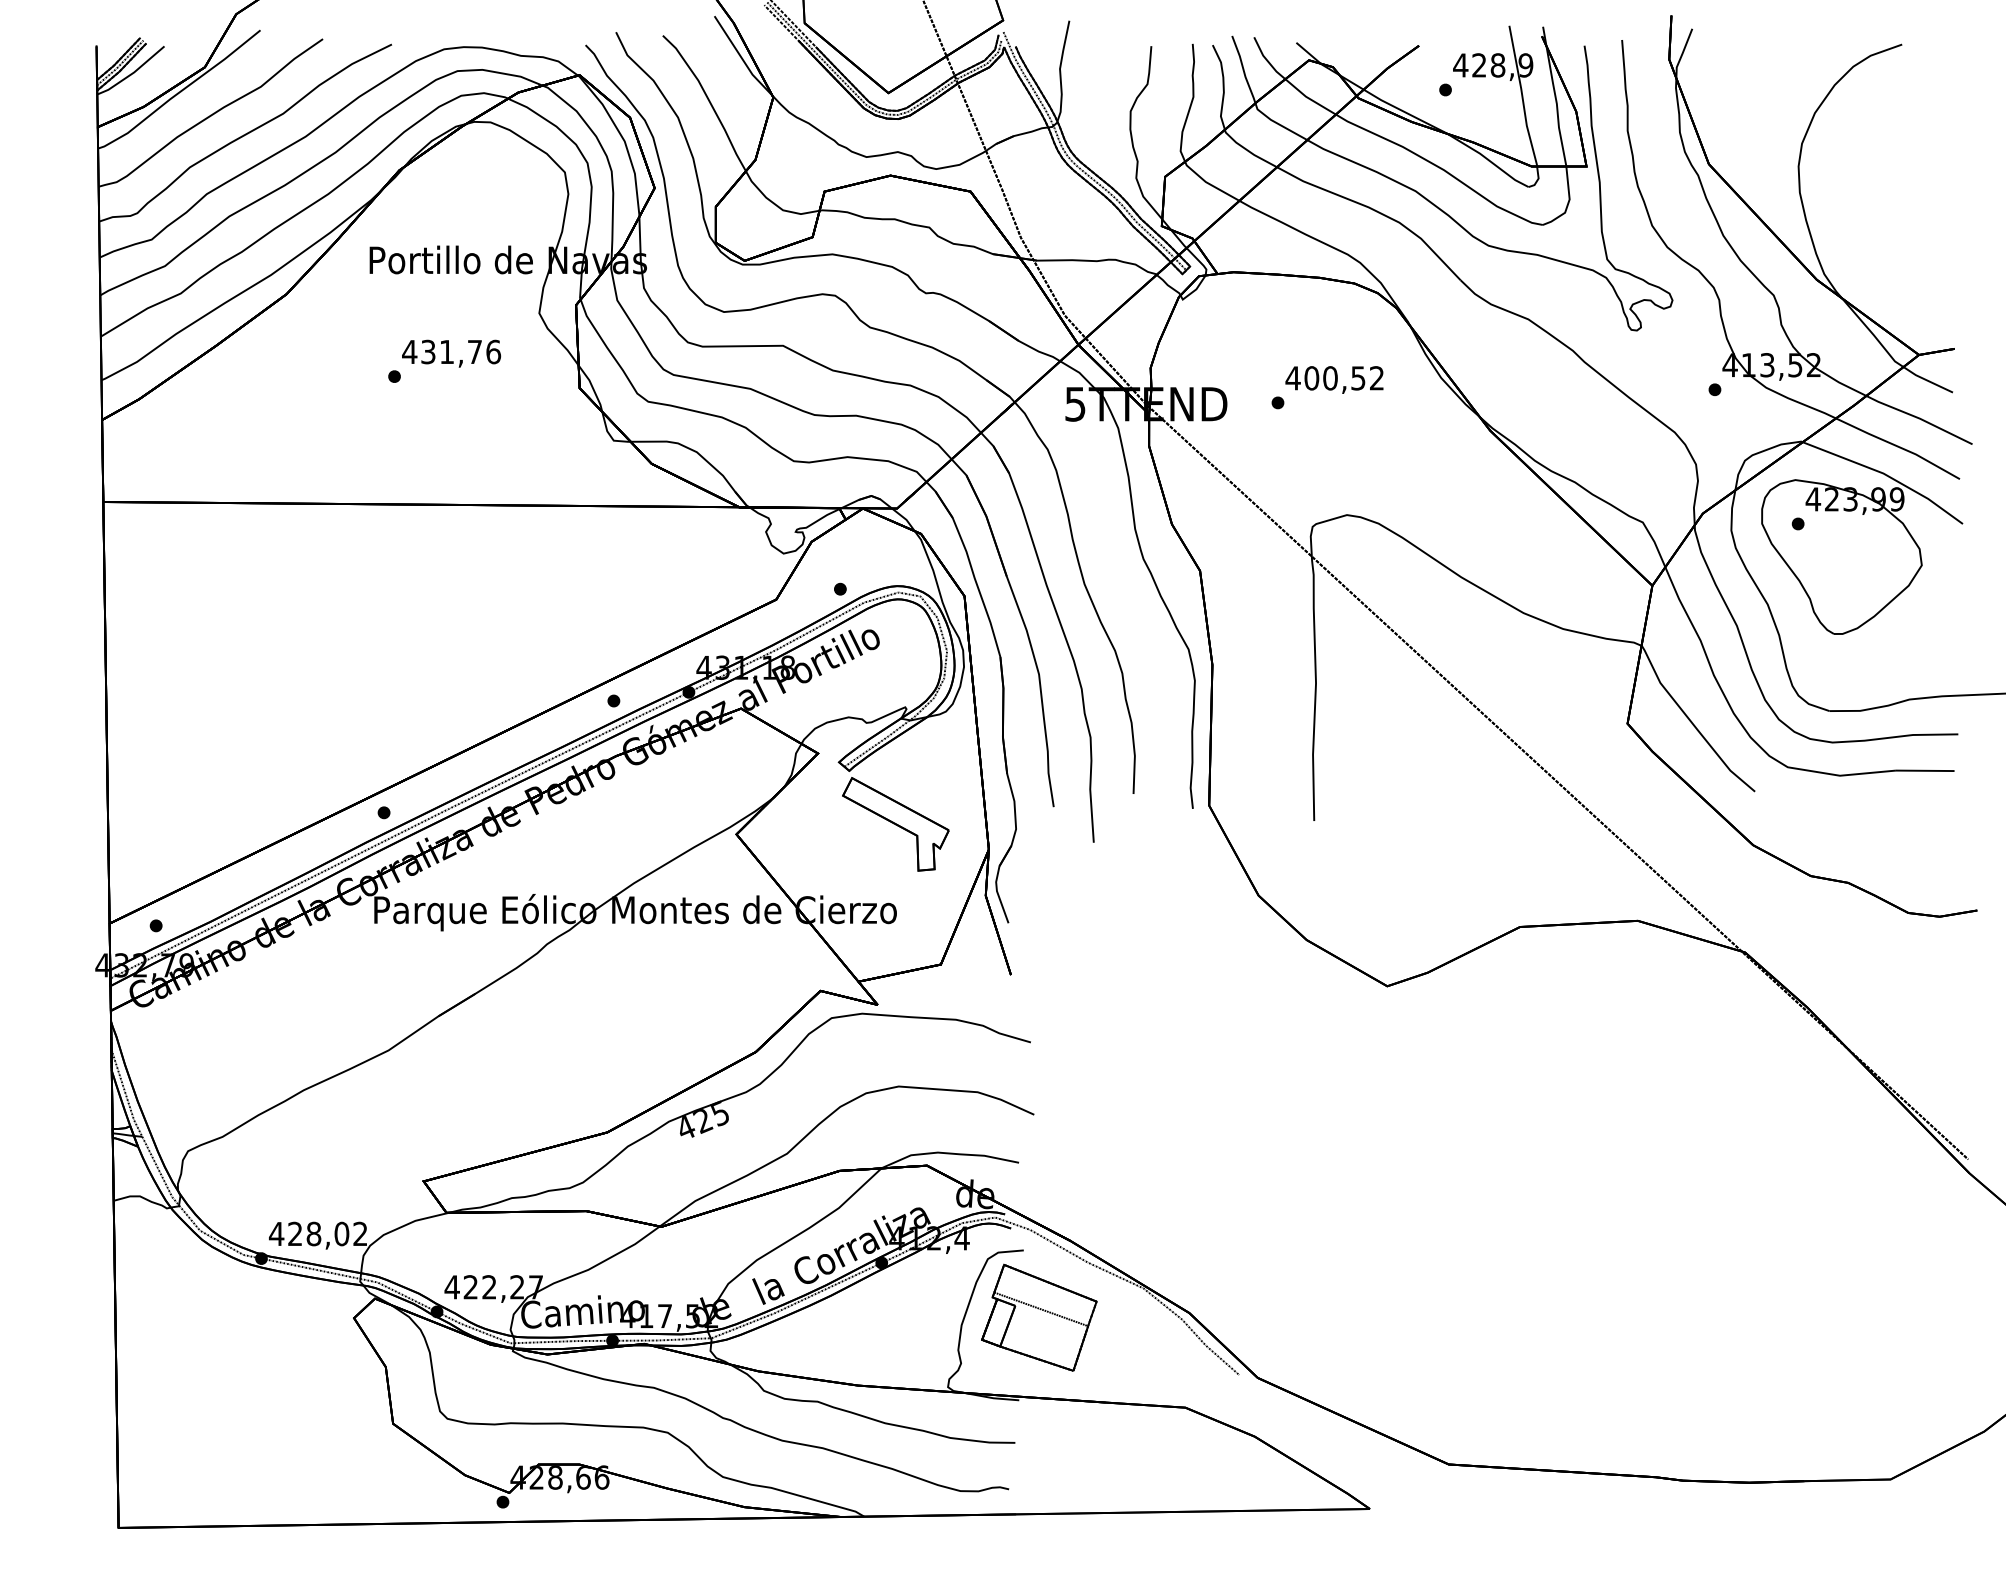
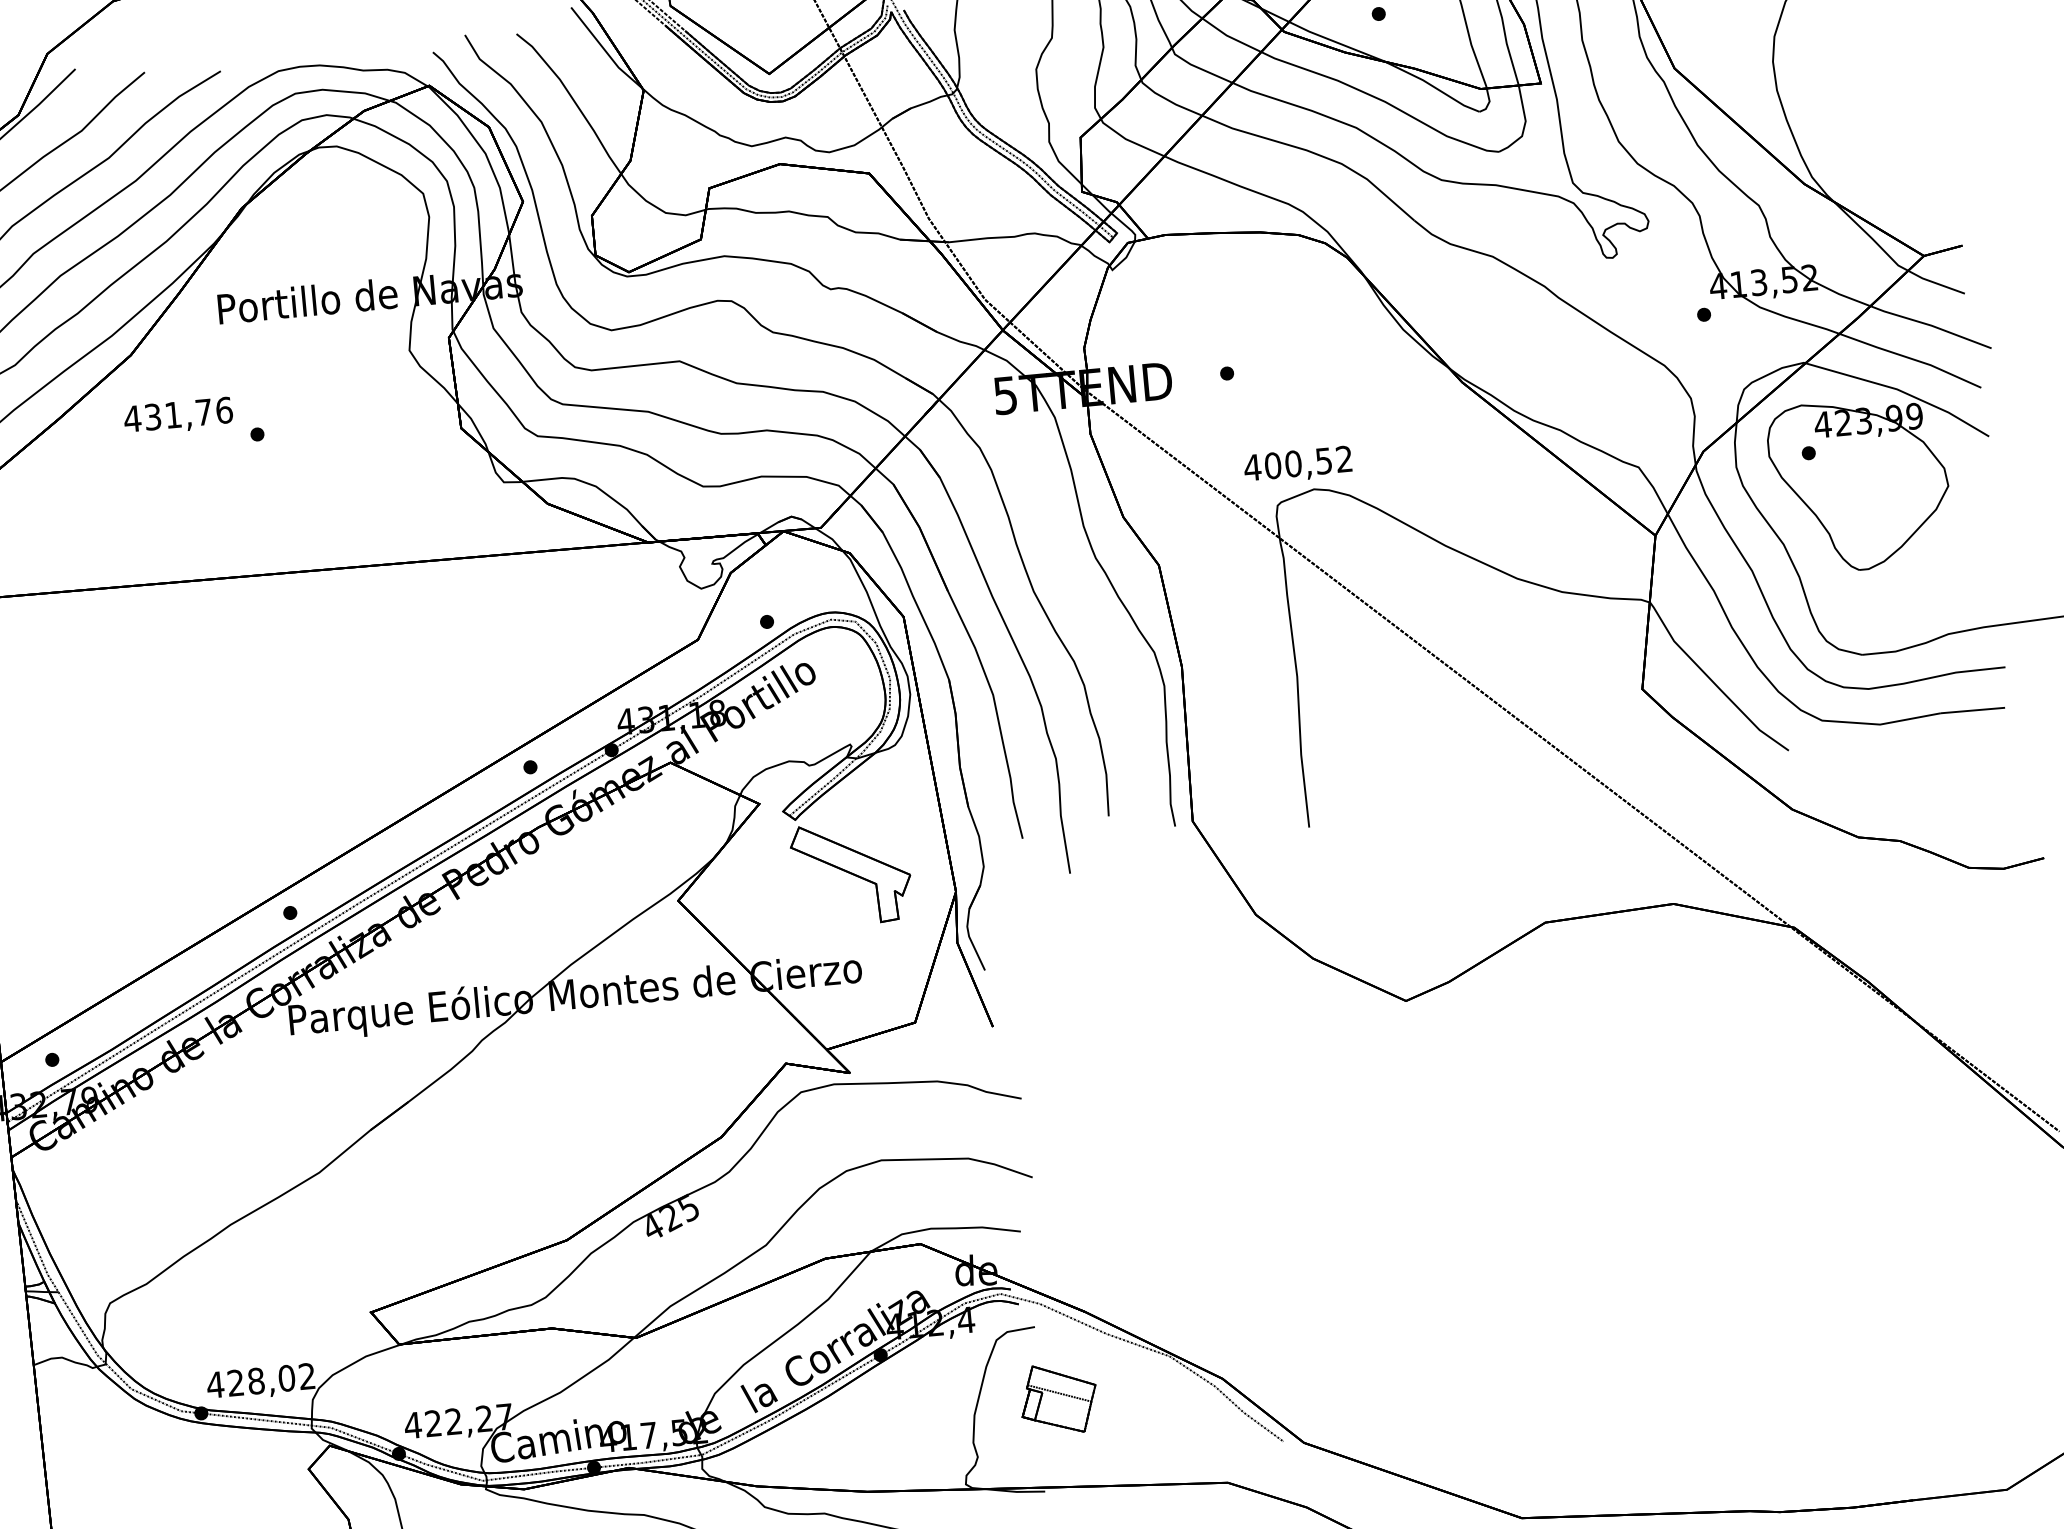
text: (451, 353) -> (178, 416), moved
text: (1334, 379) -> (1297, 464), moved
part: (1039, 1317) -> (1058, 1398), size x0.6

